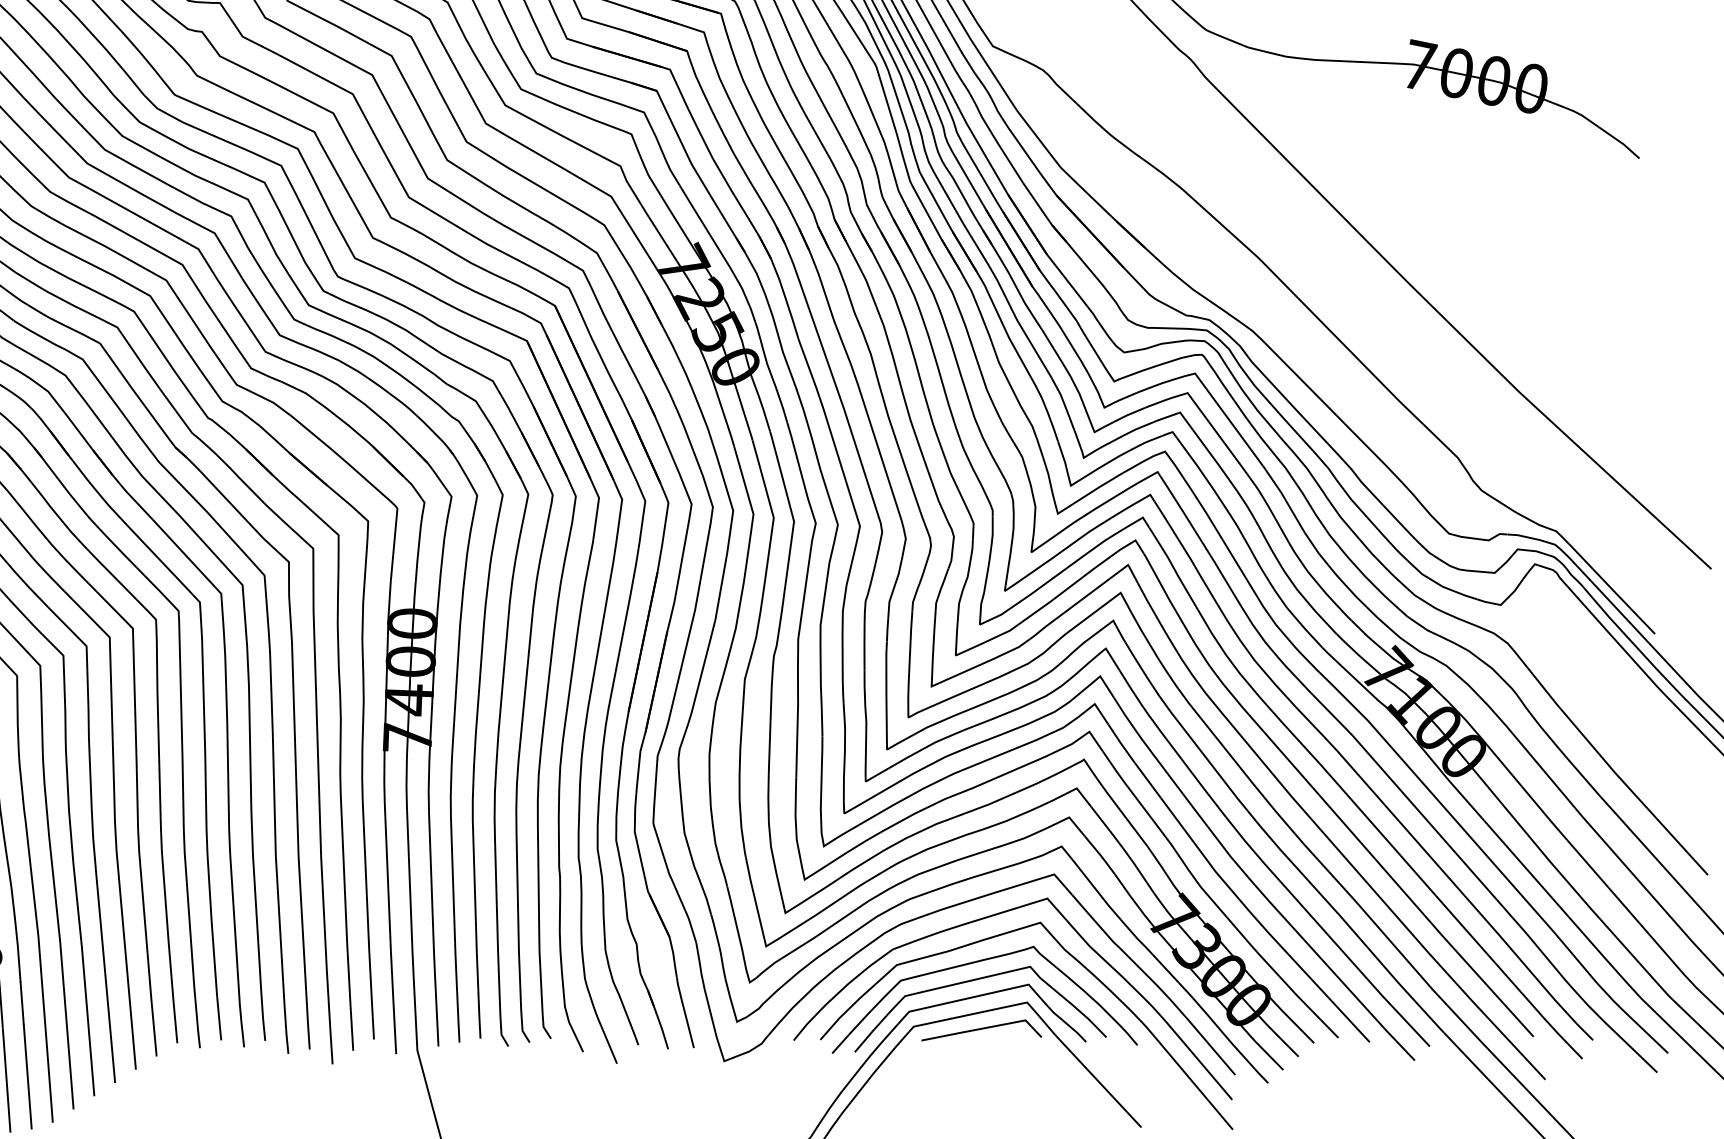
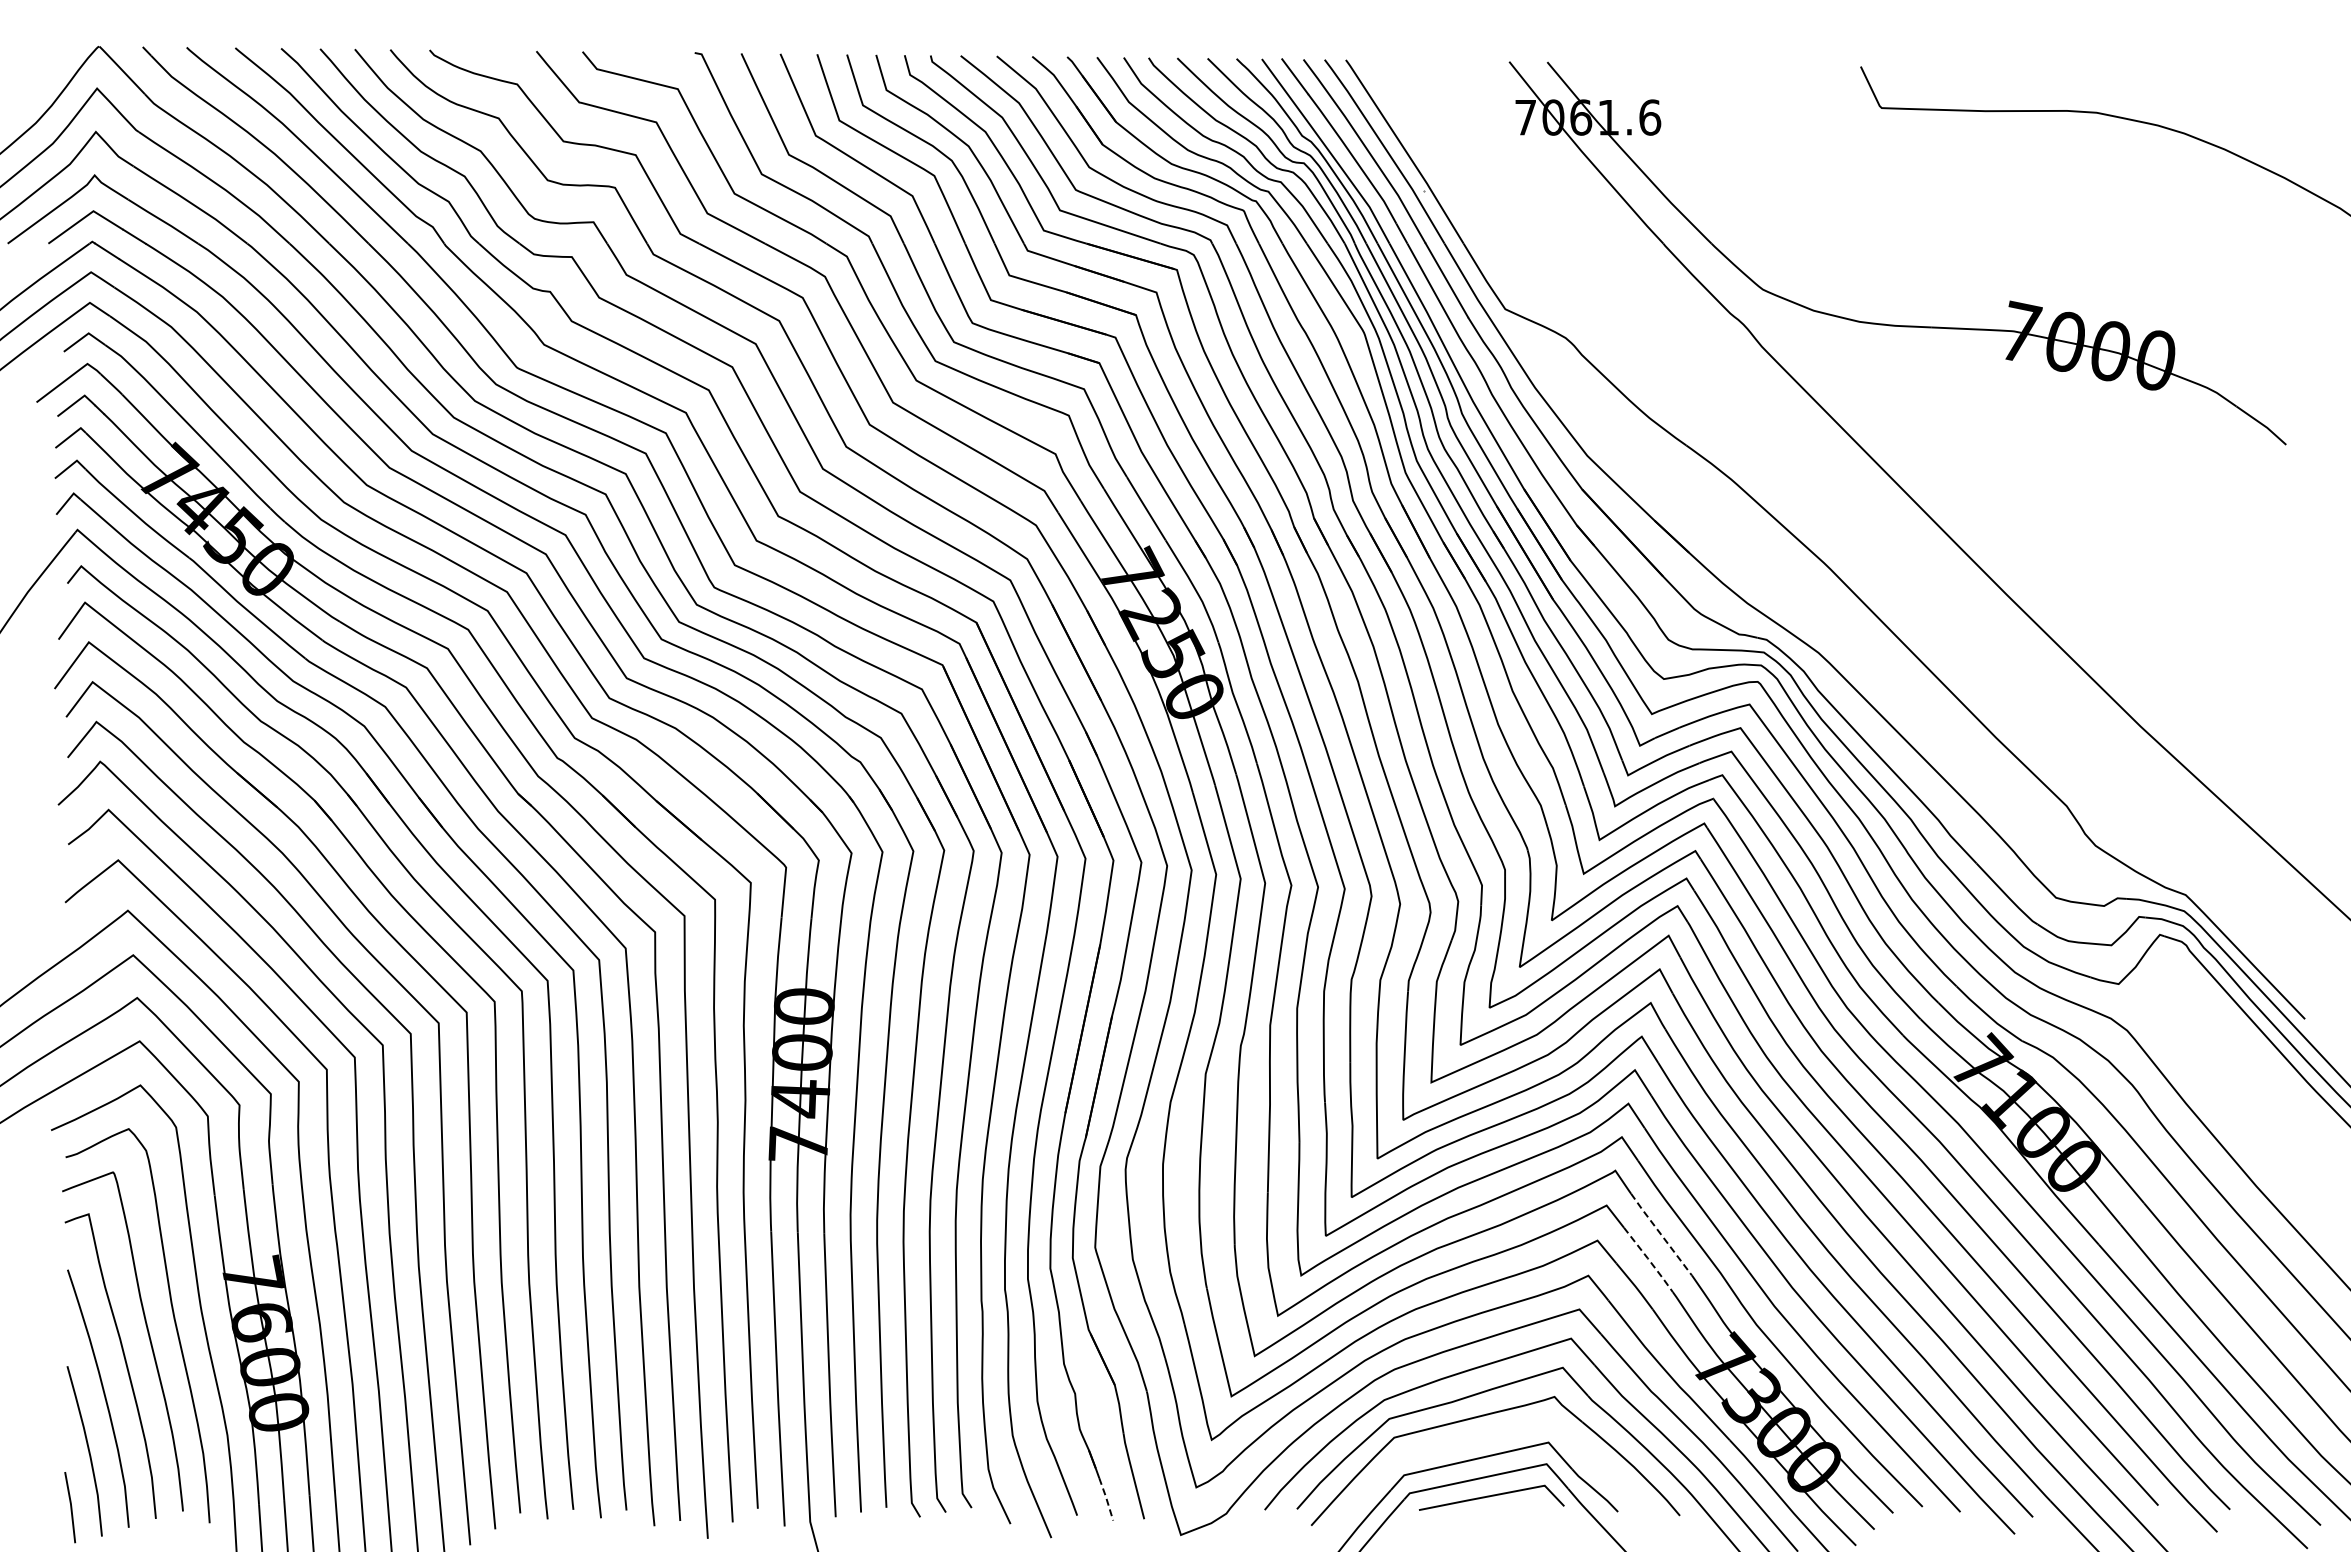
line: (1121, 812) -> (1660, 1234), solid -> dashed
line: (1112, 833) -> (1649, 1260), solid -> dashed
part: (976, 980) -> (1485, 1437), removed
line: (662, 1030) -> (1106, 1498), solid -> dashed

